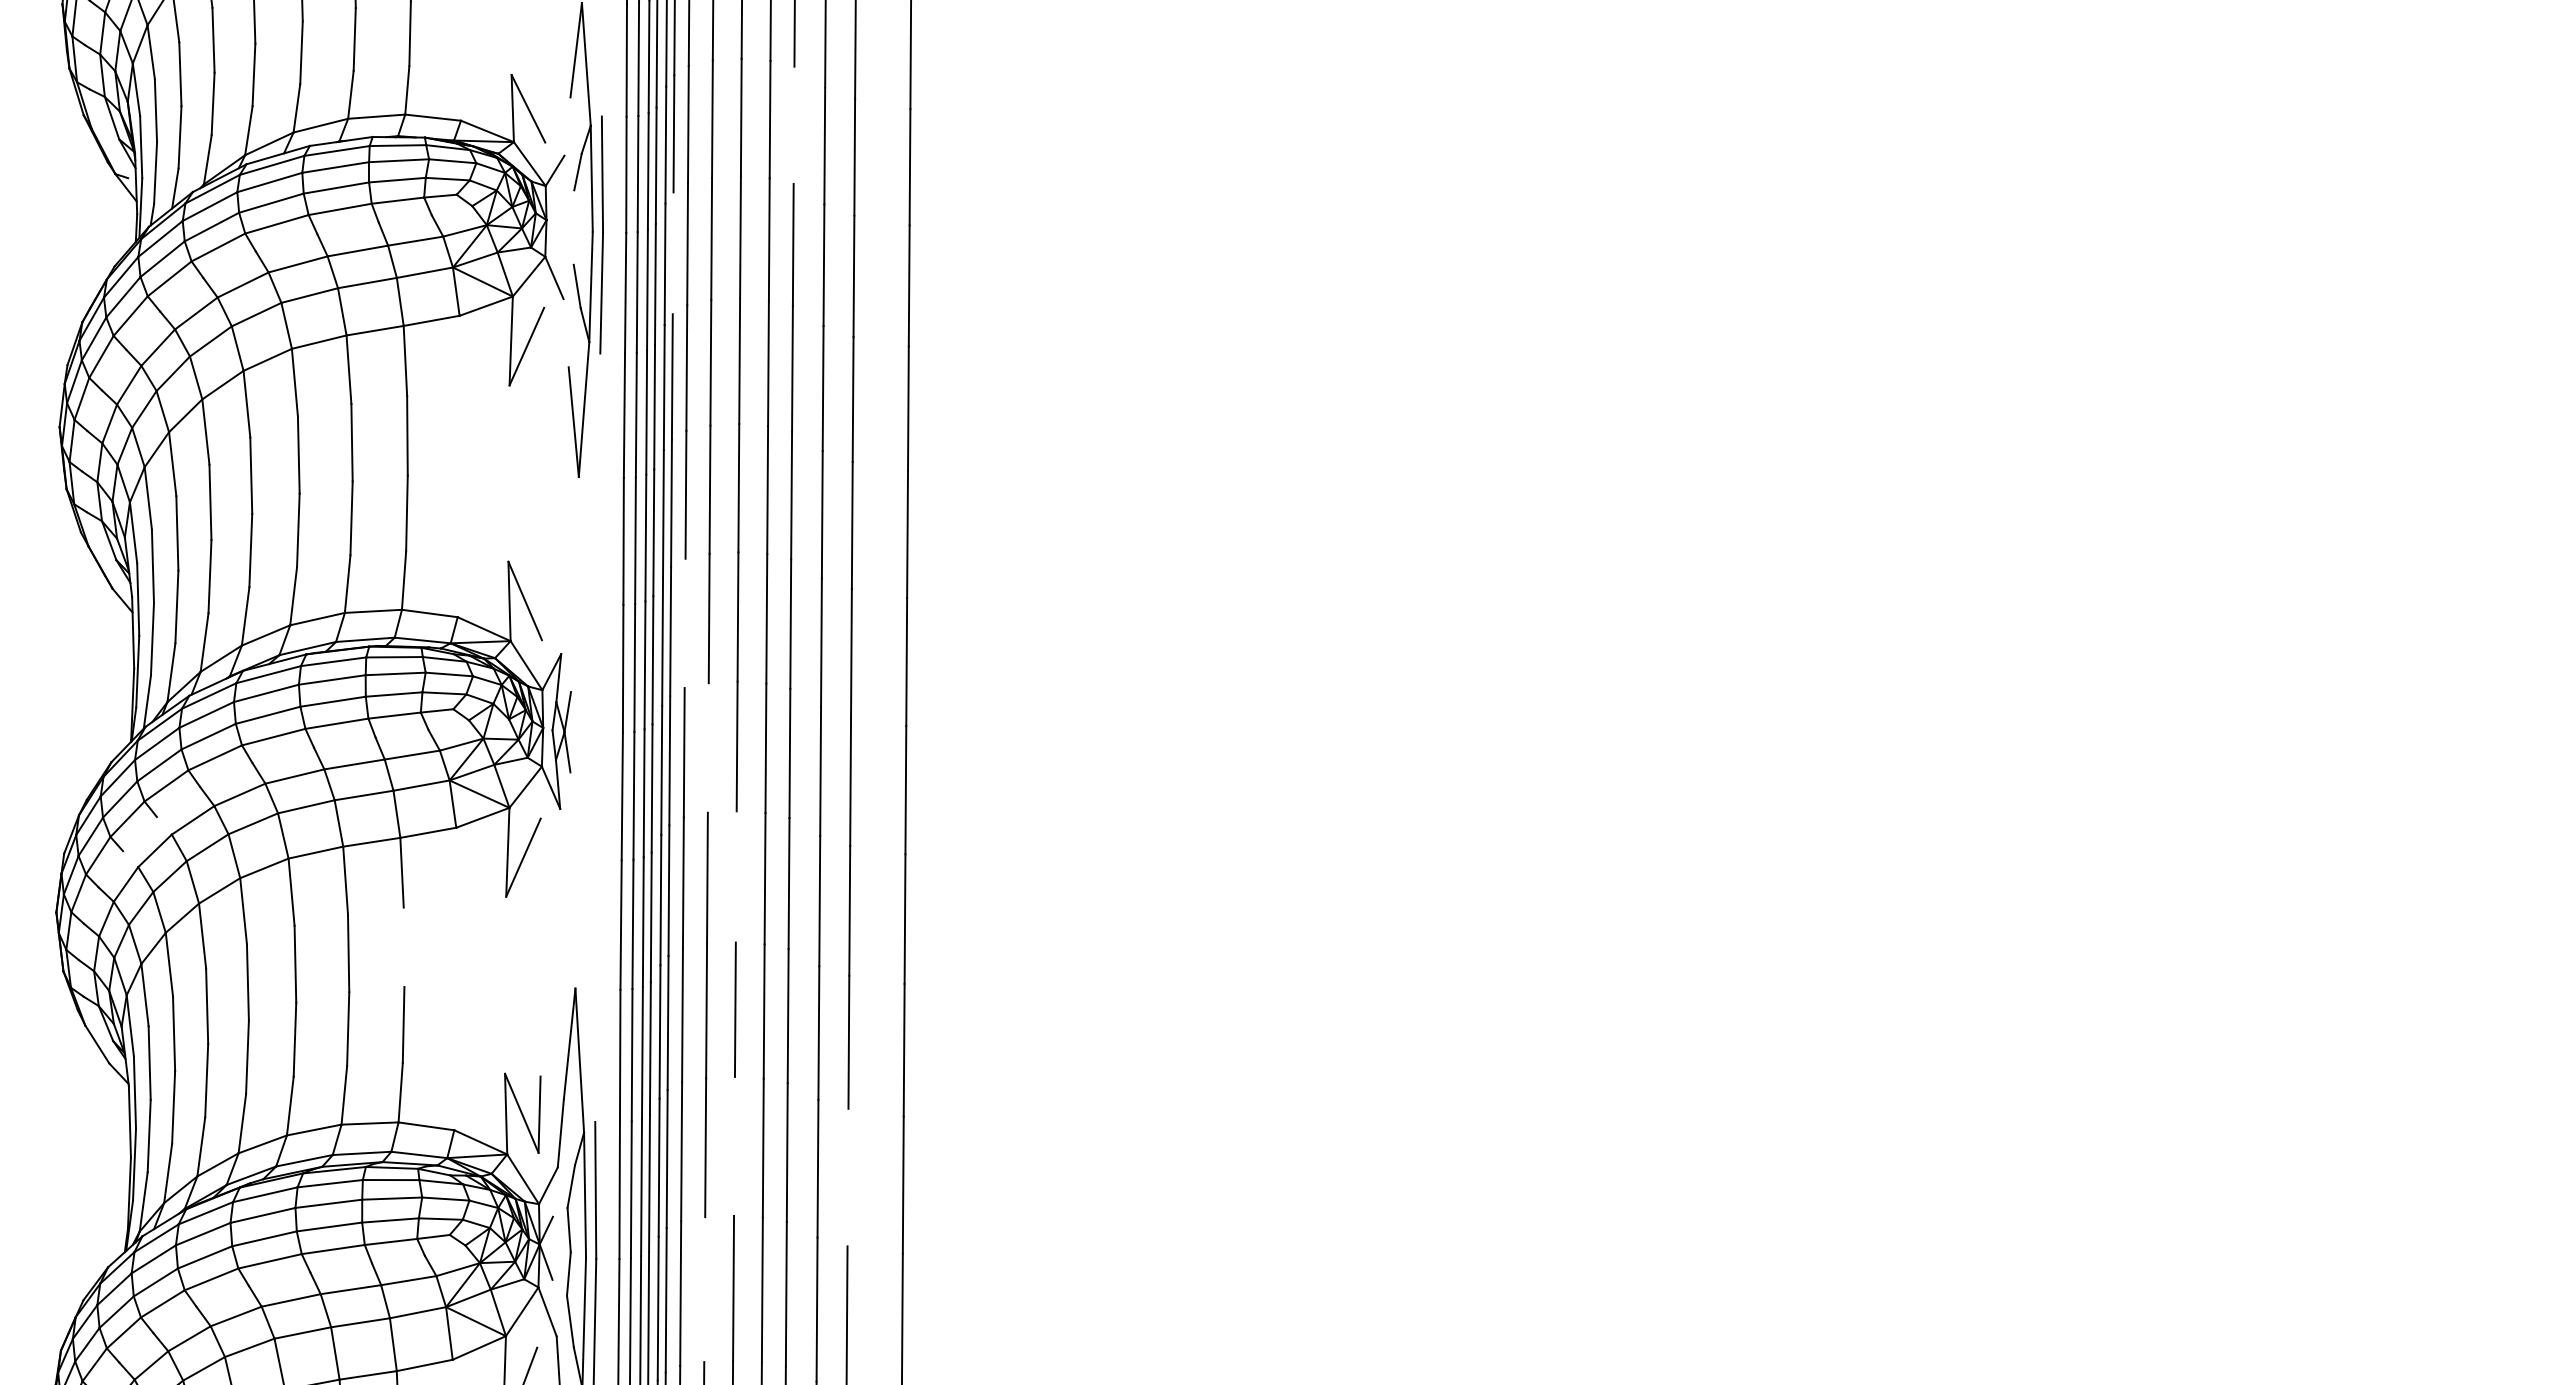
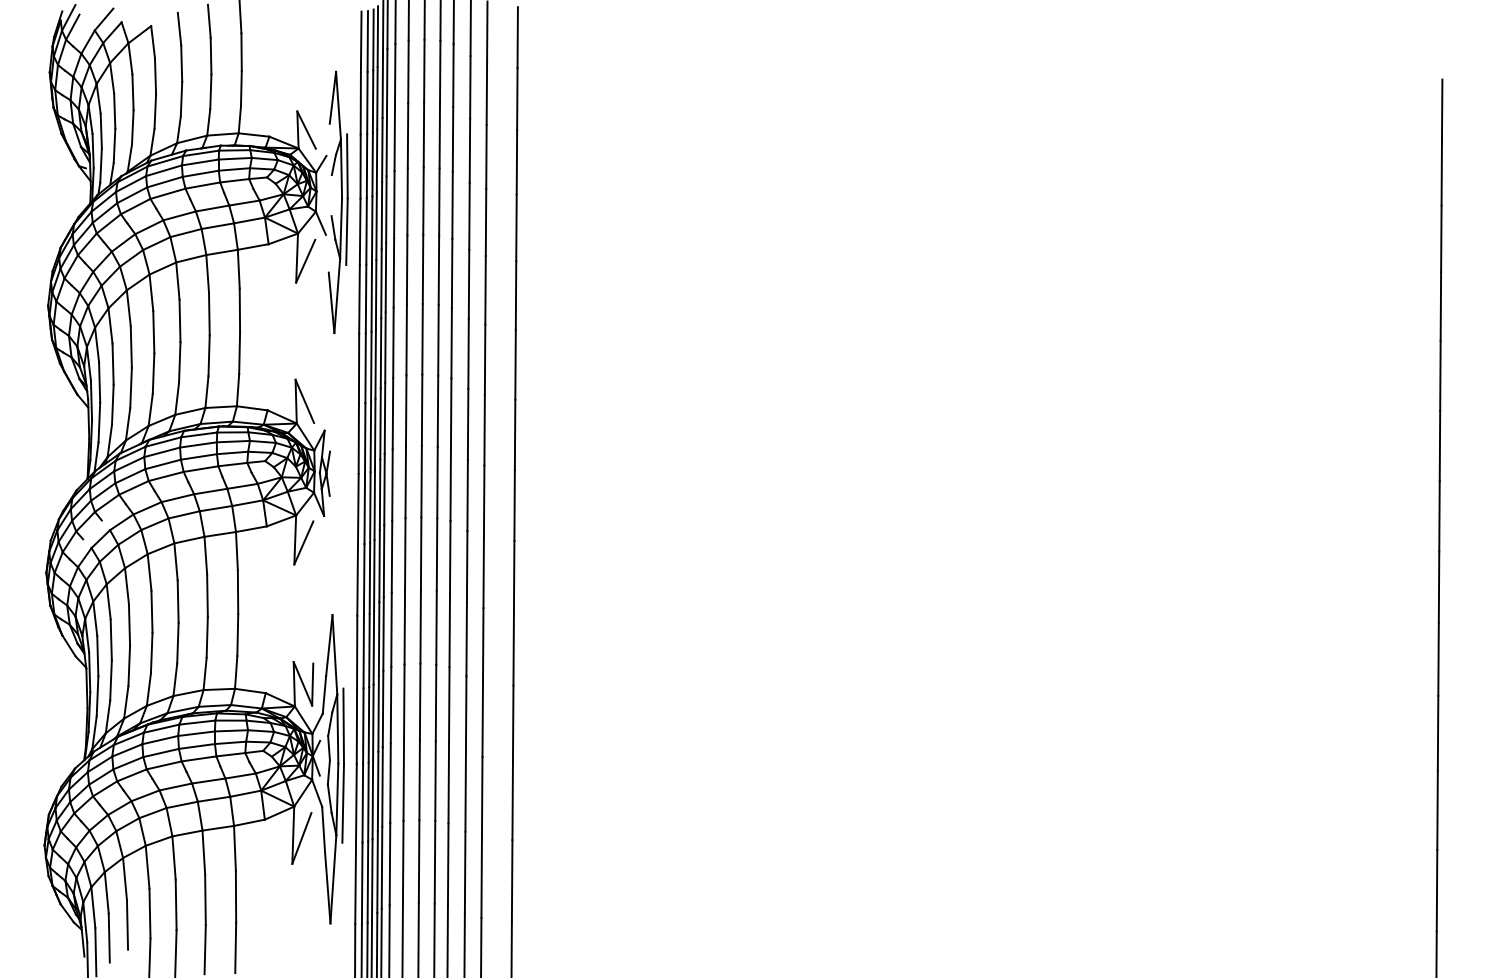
line: (793, 124) -> (452, 138), added
line: (673, 252) -> (386, 209), added
line: (684, 622) -> (392, 413), added
line: (707, 748) -> (405, 482), added
line: (735, 876) -> (420, 553), added
line: (403, 947) -> (237, 592), added
line: (733, 1145) -> (419, 701), added
line: (847, 1178) -> (482, 719), added
line: (704, 1288) -> (403, 780), added

